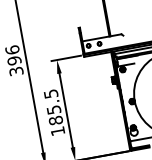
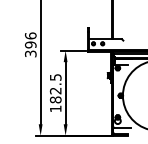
text: (53, 109) -> (55, 90), 185.5 -> 182.5

